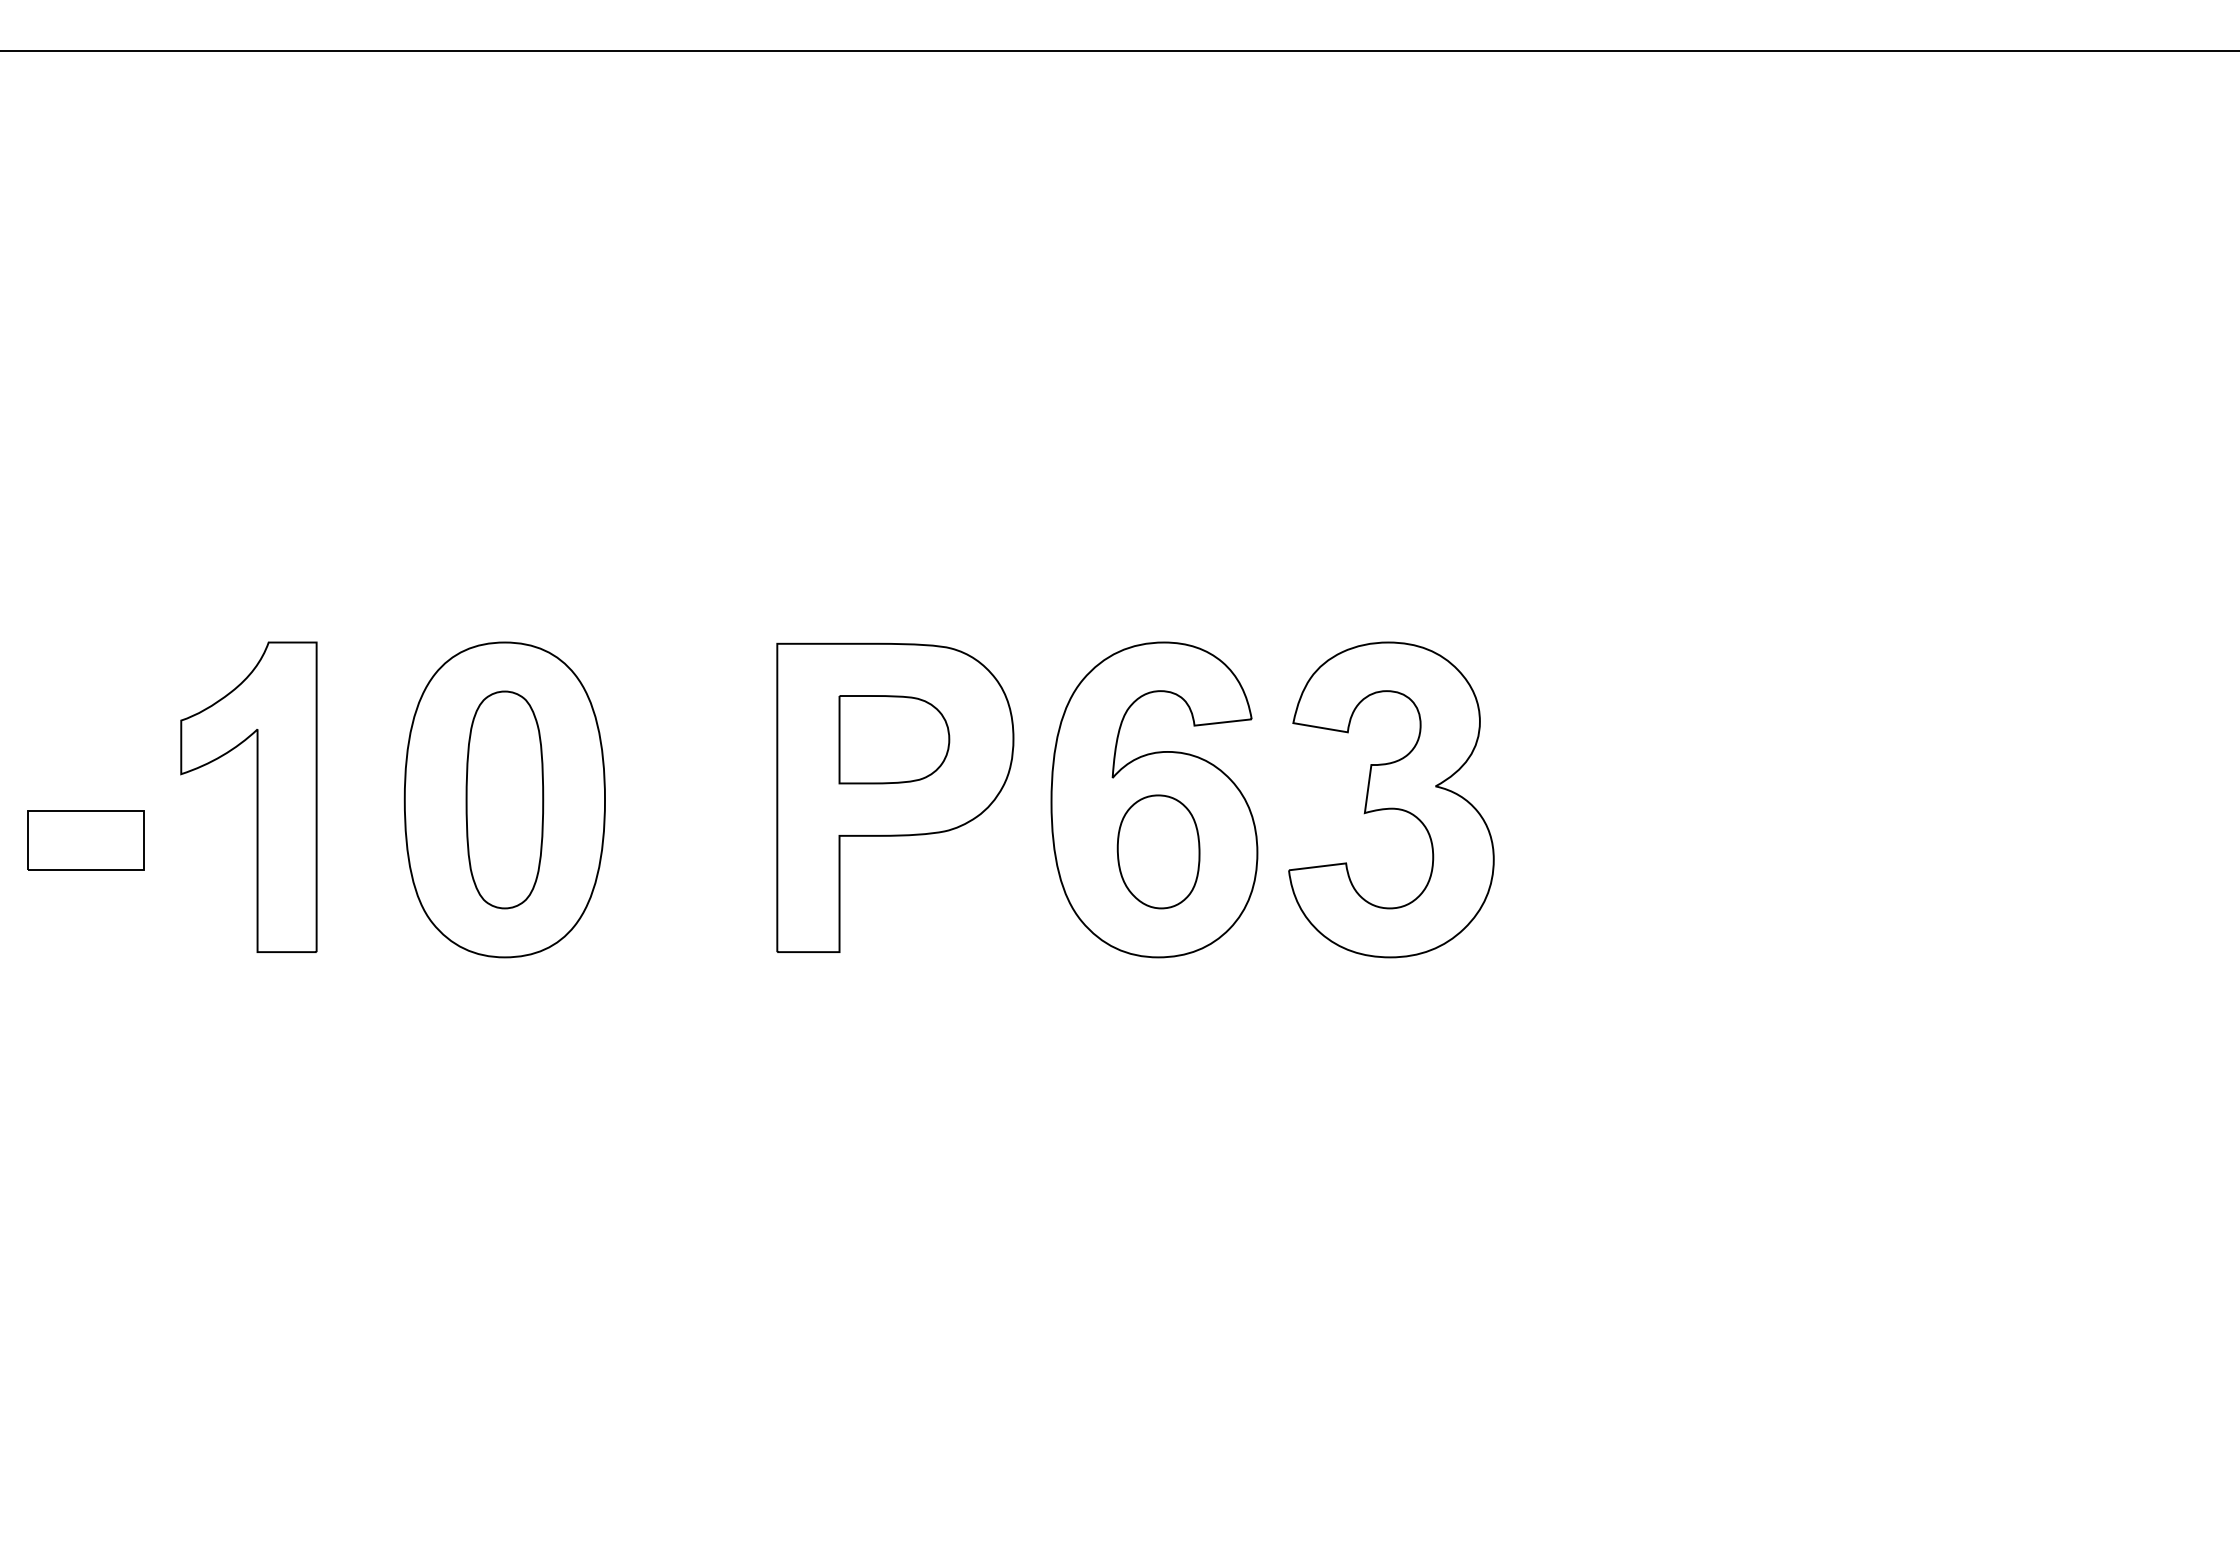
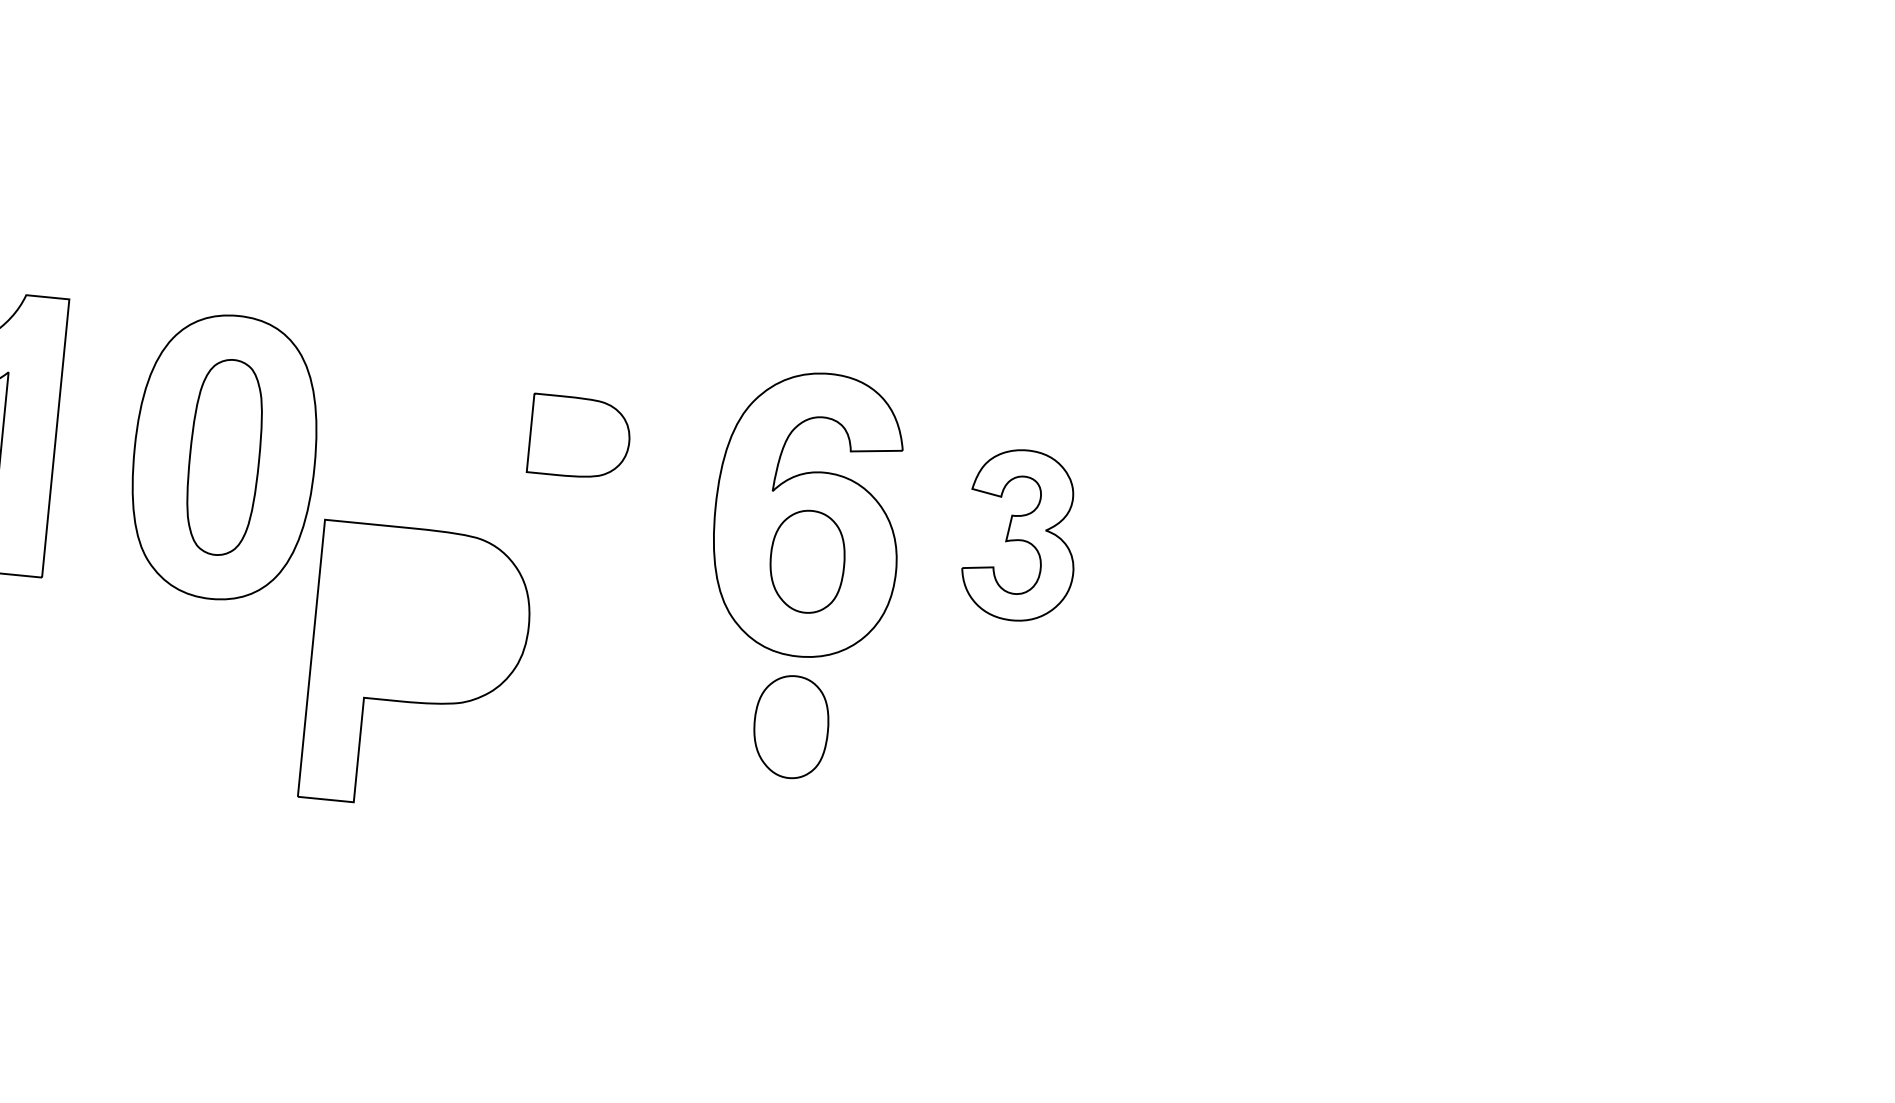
part: (895, 797) -> (417, 668), moved
part: (1391, 799) -> (1021, 535), size x0.6
part: (1158, 1035) -> (791, 726), added

